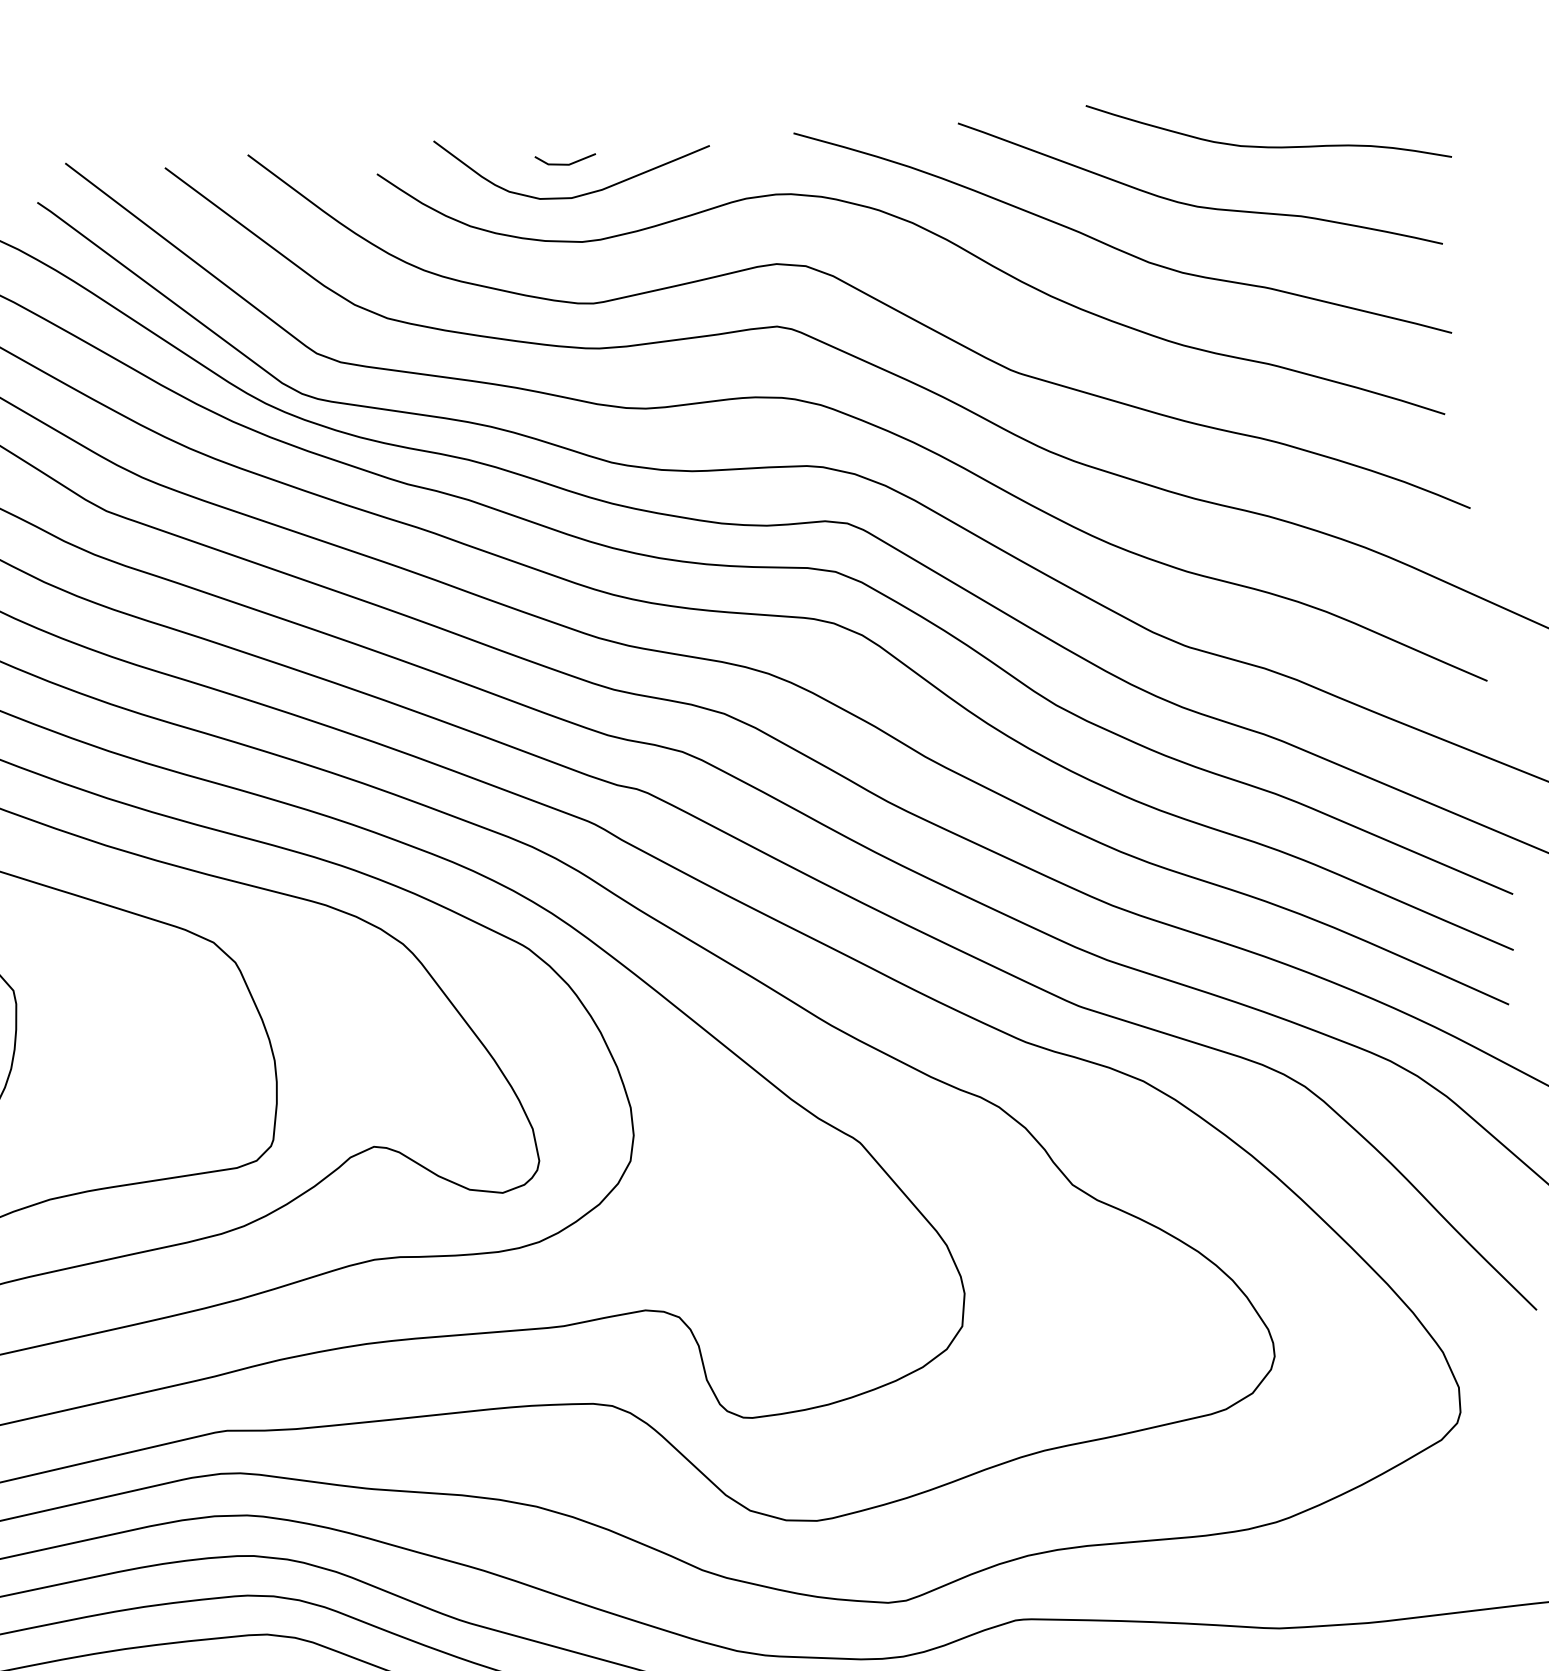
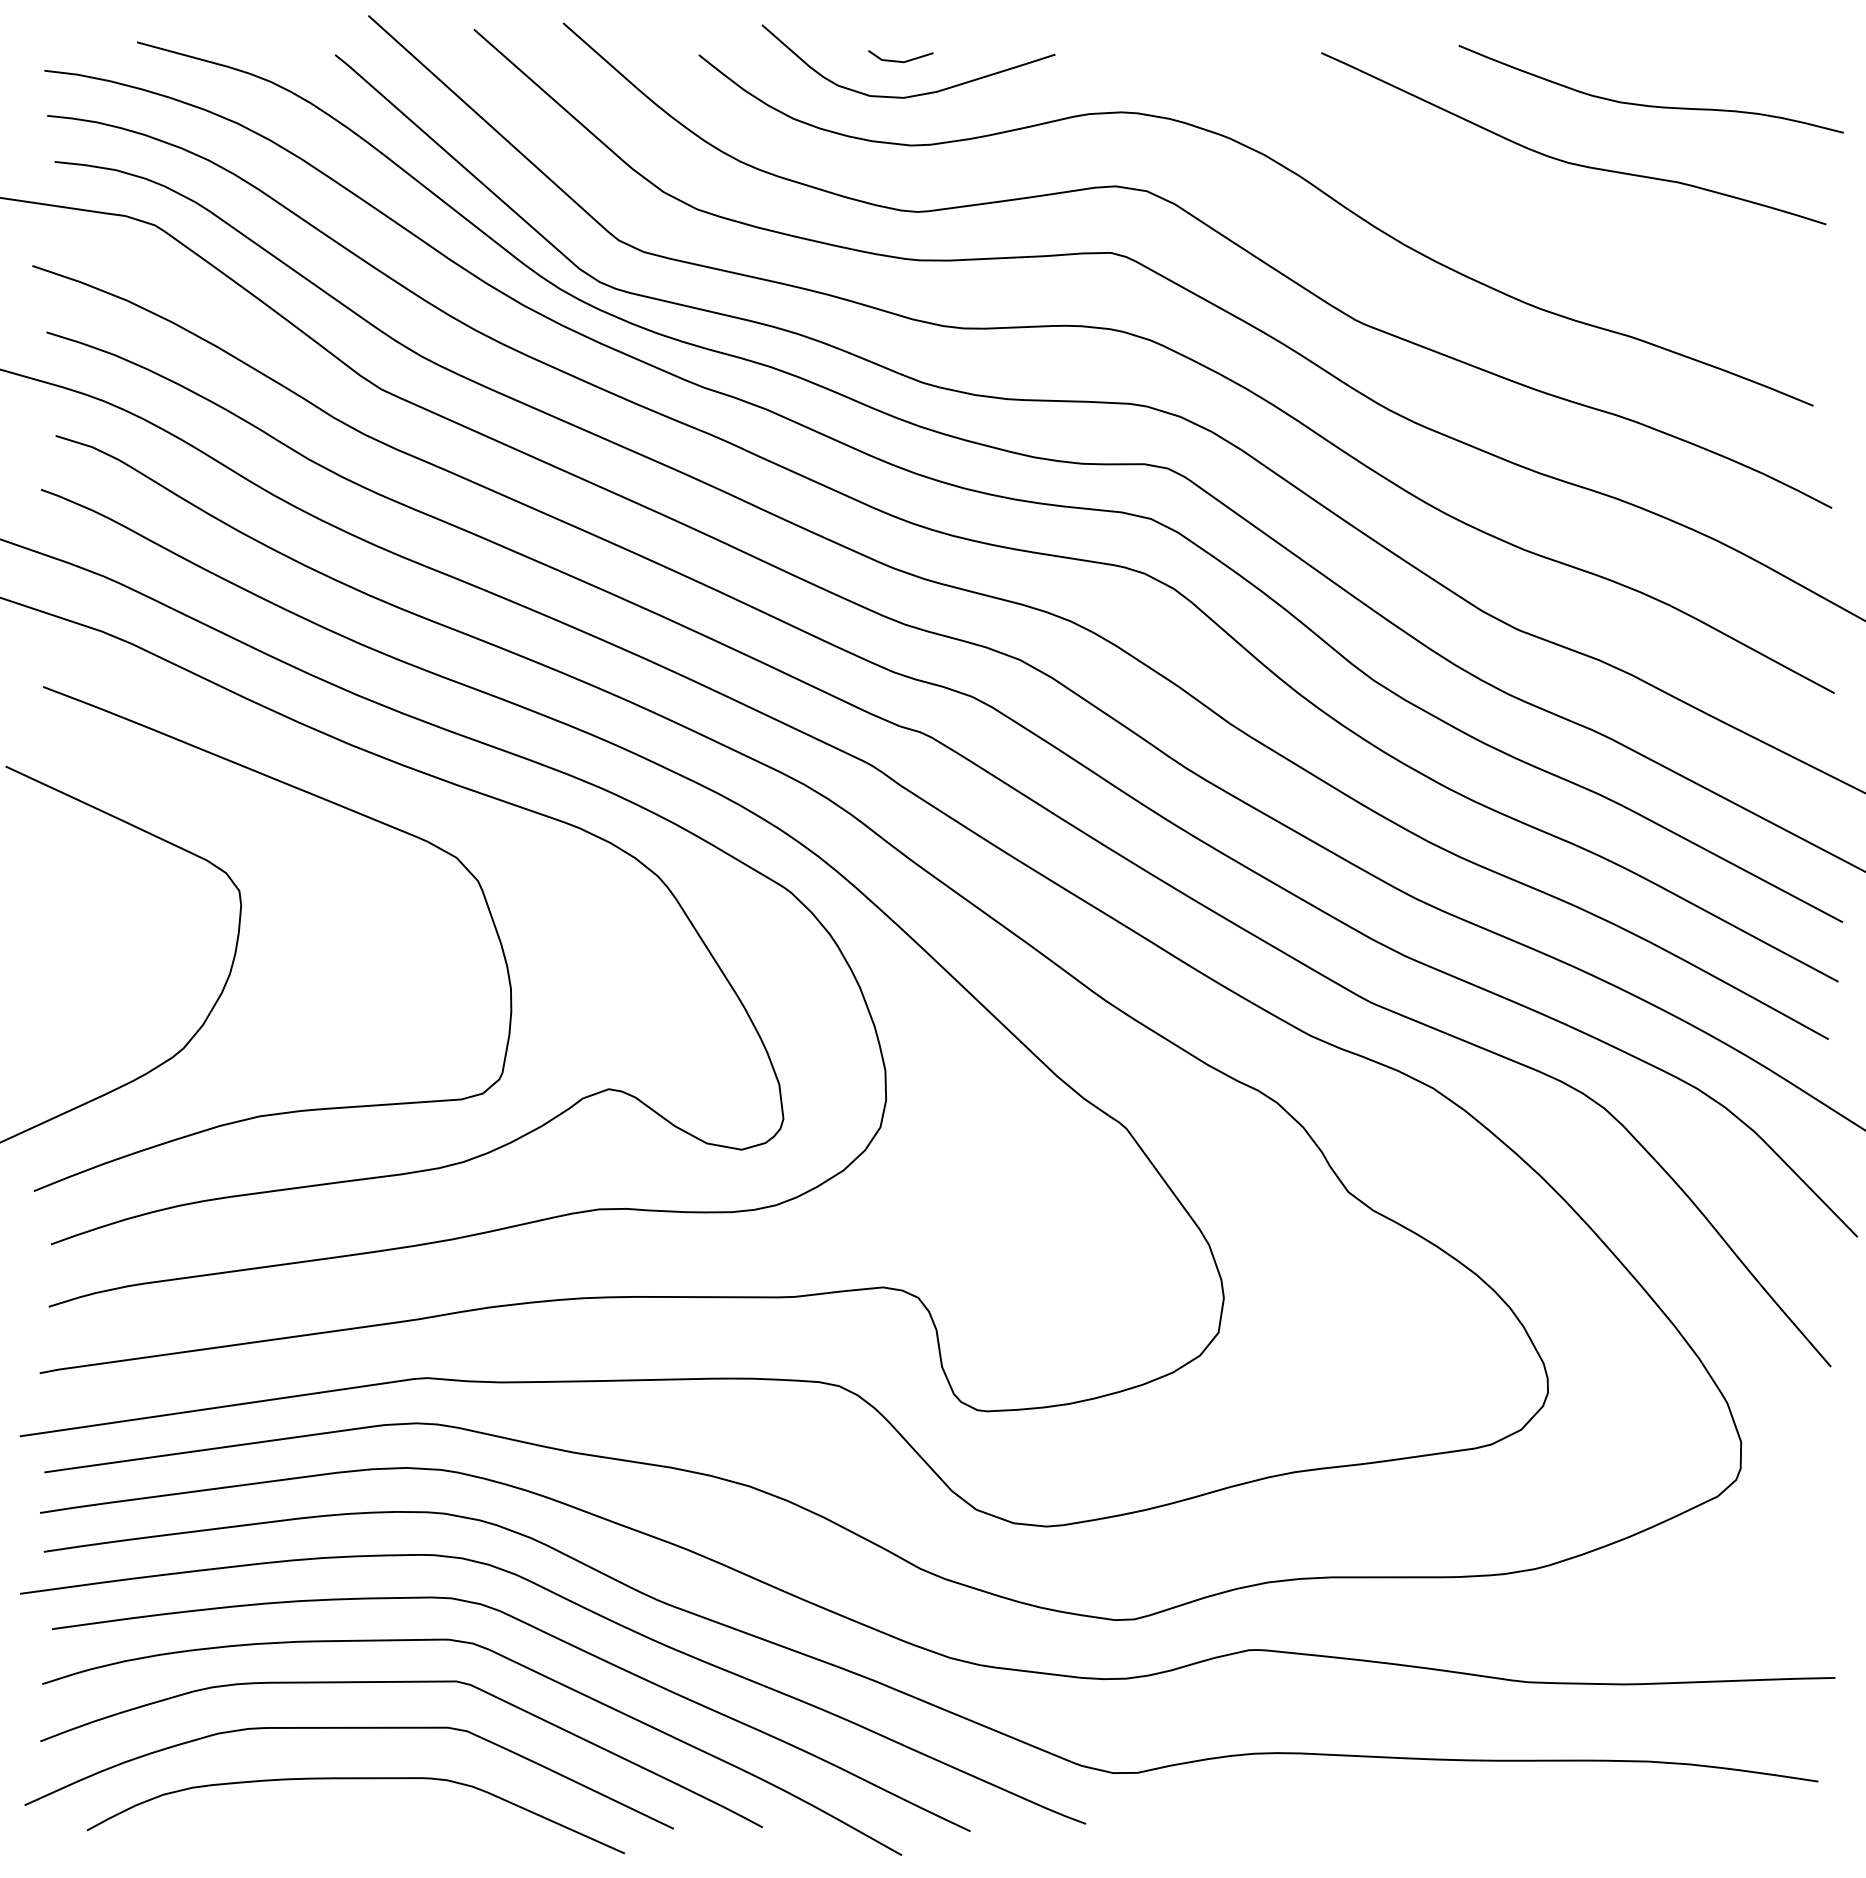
curve: (1117, 247) -> (1479, 199), removed

